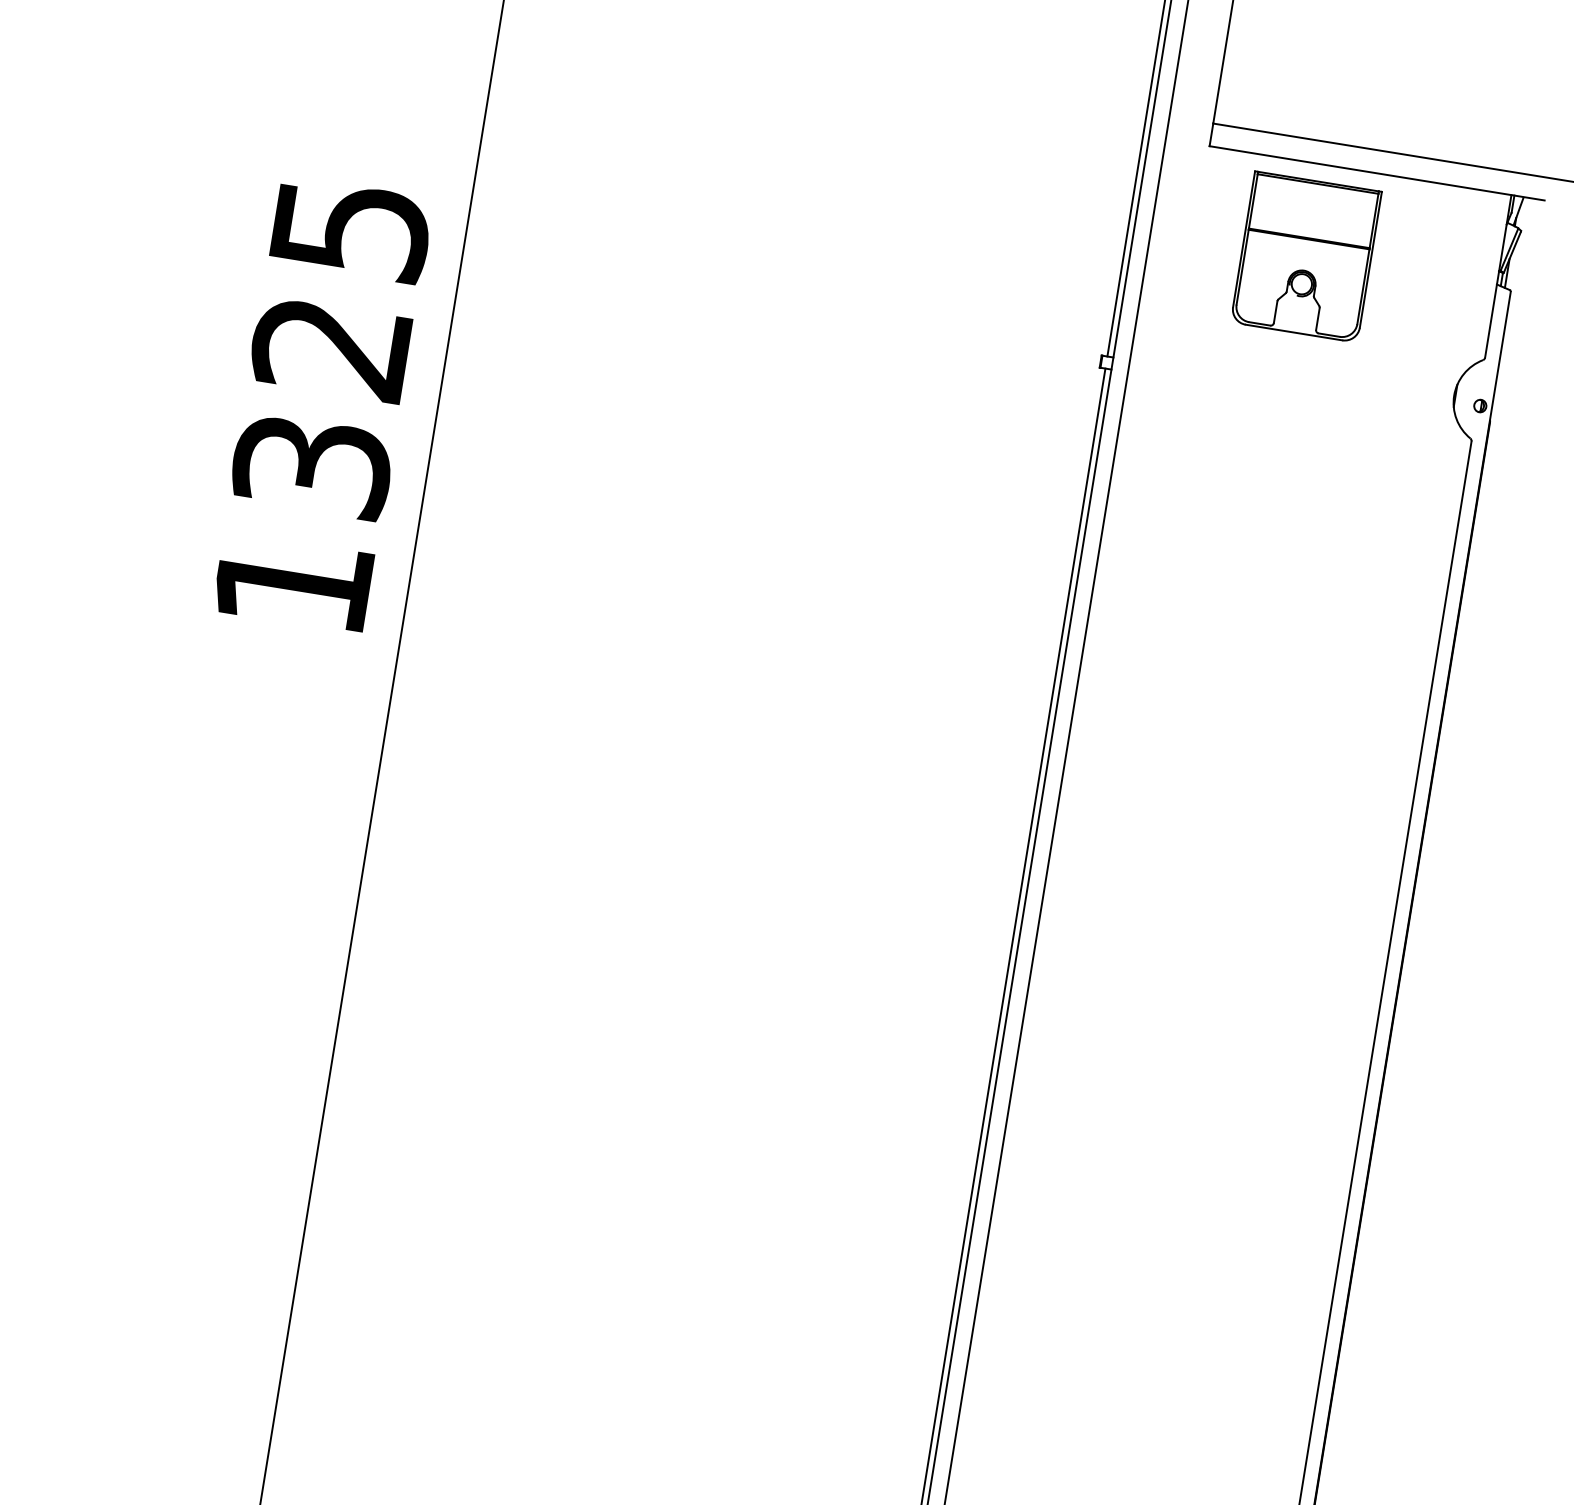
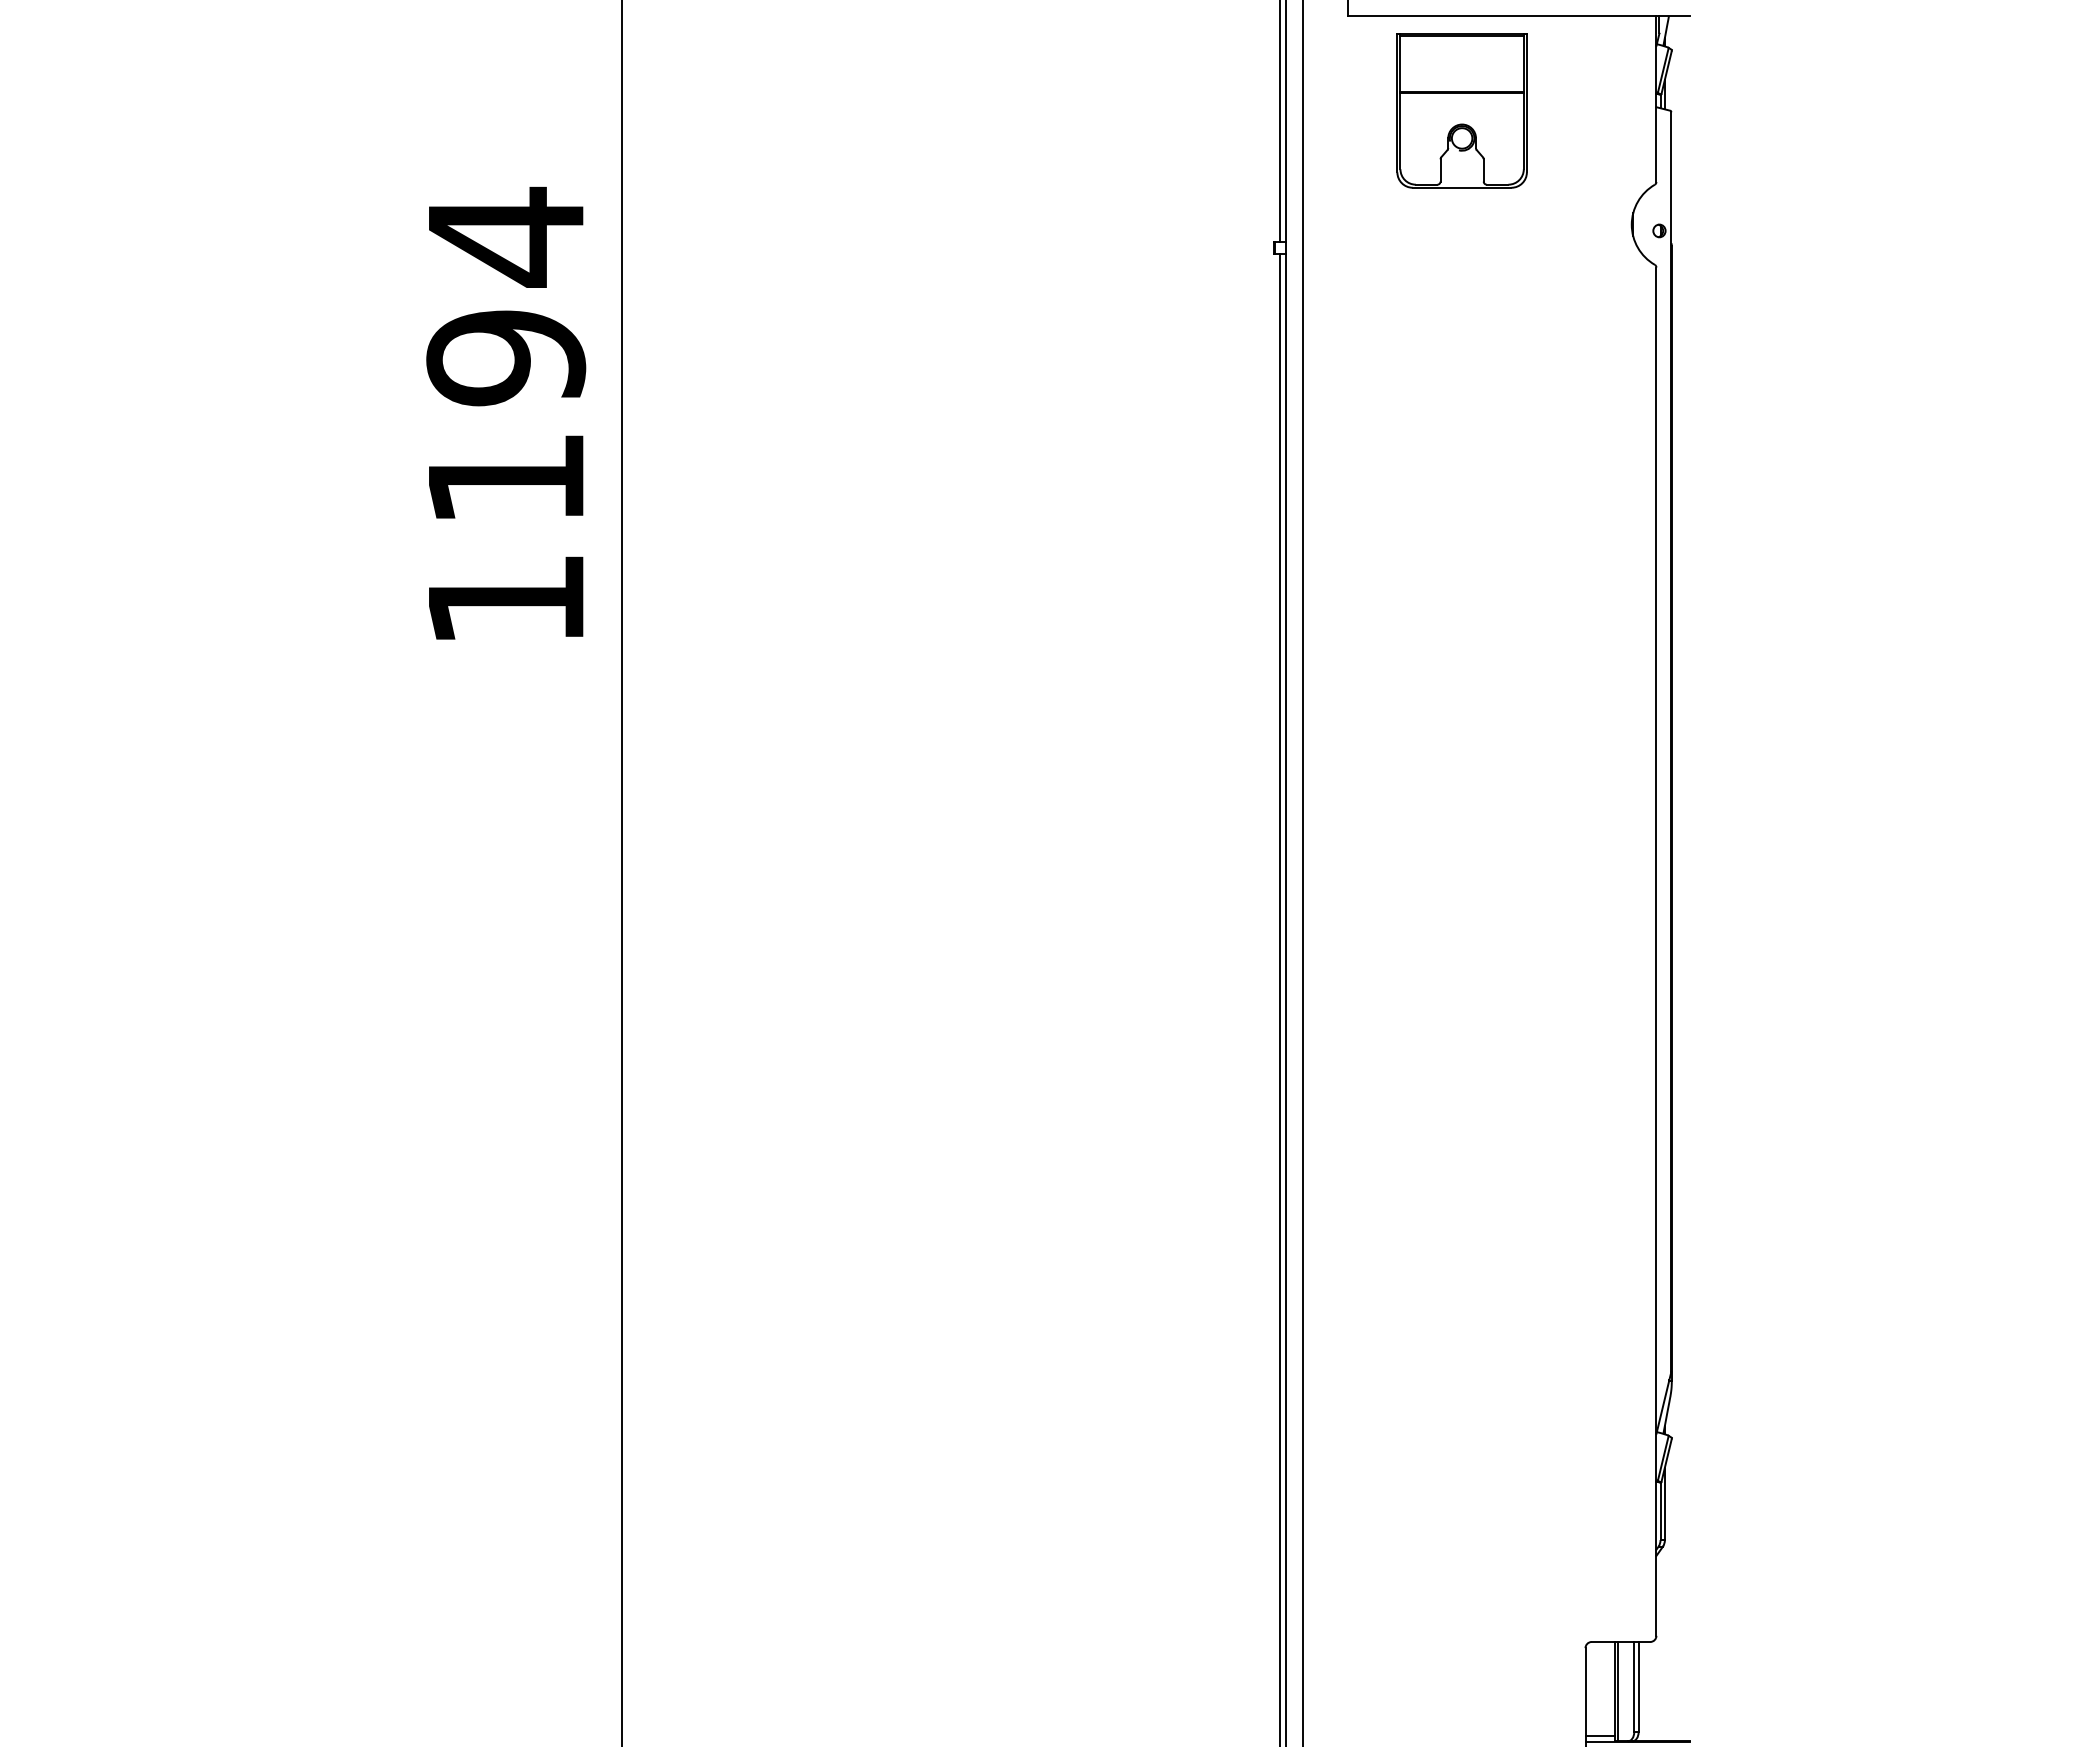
text: (332, 345) -> (506, 355), 1325 -> 1194

